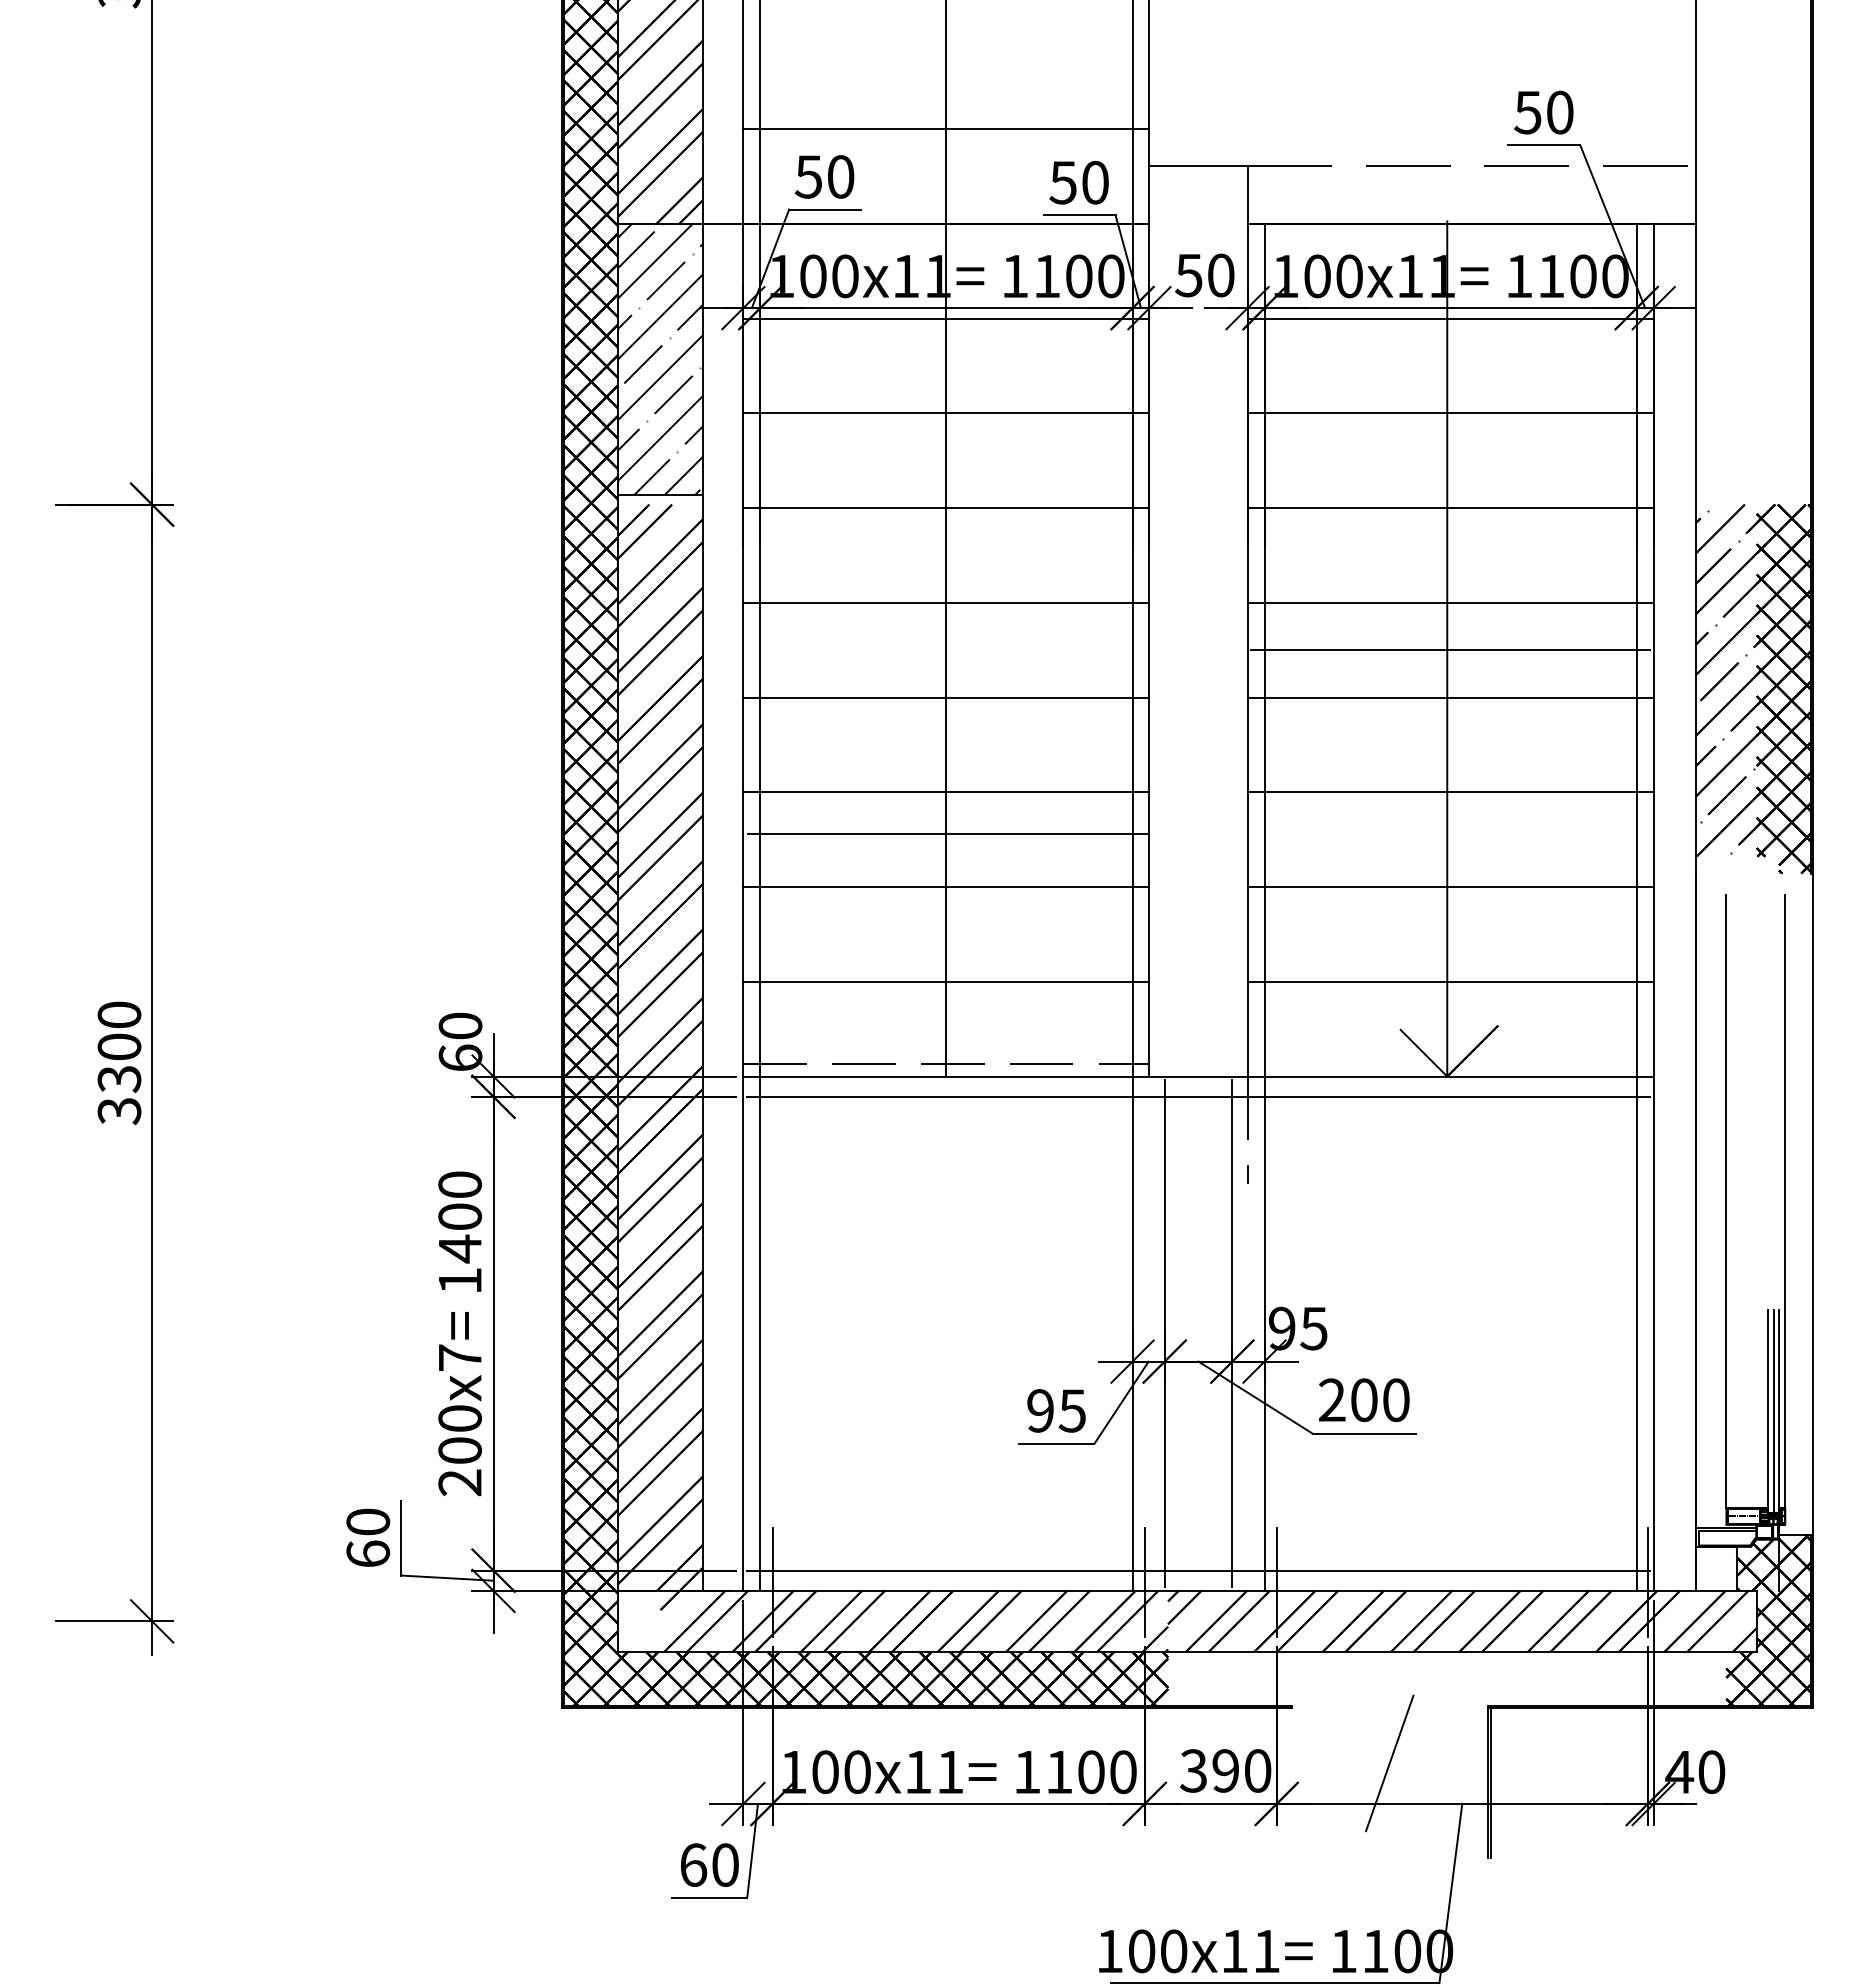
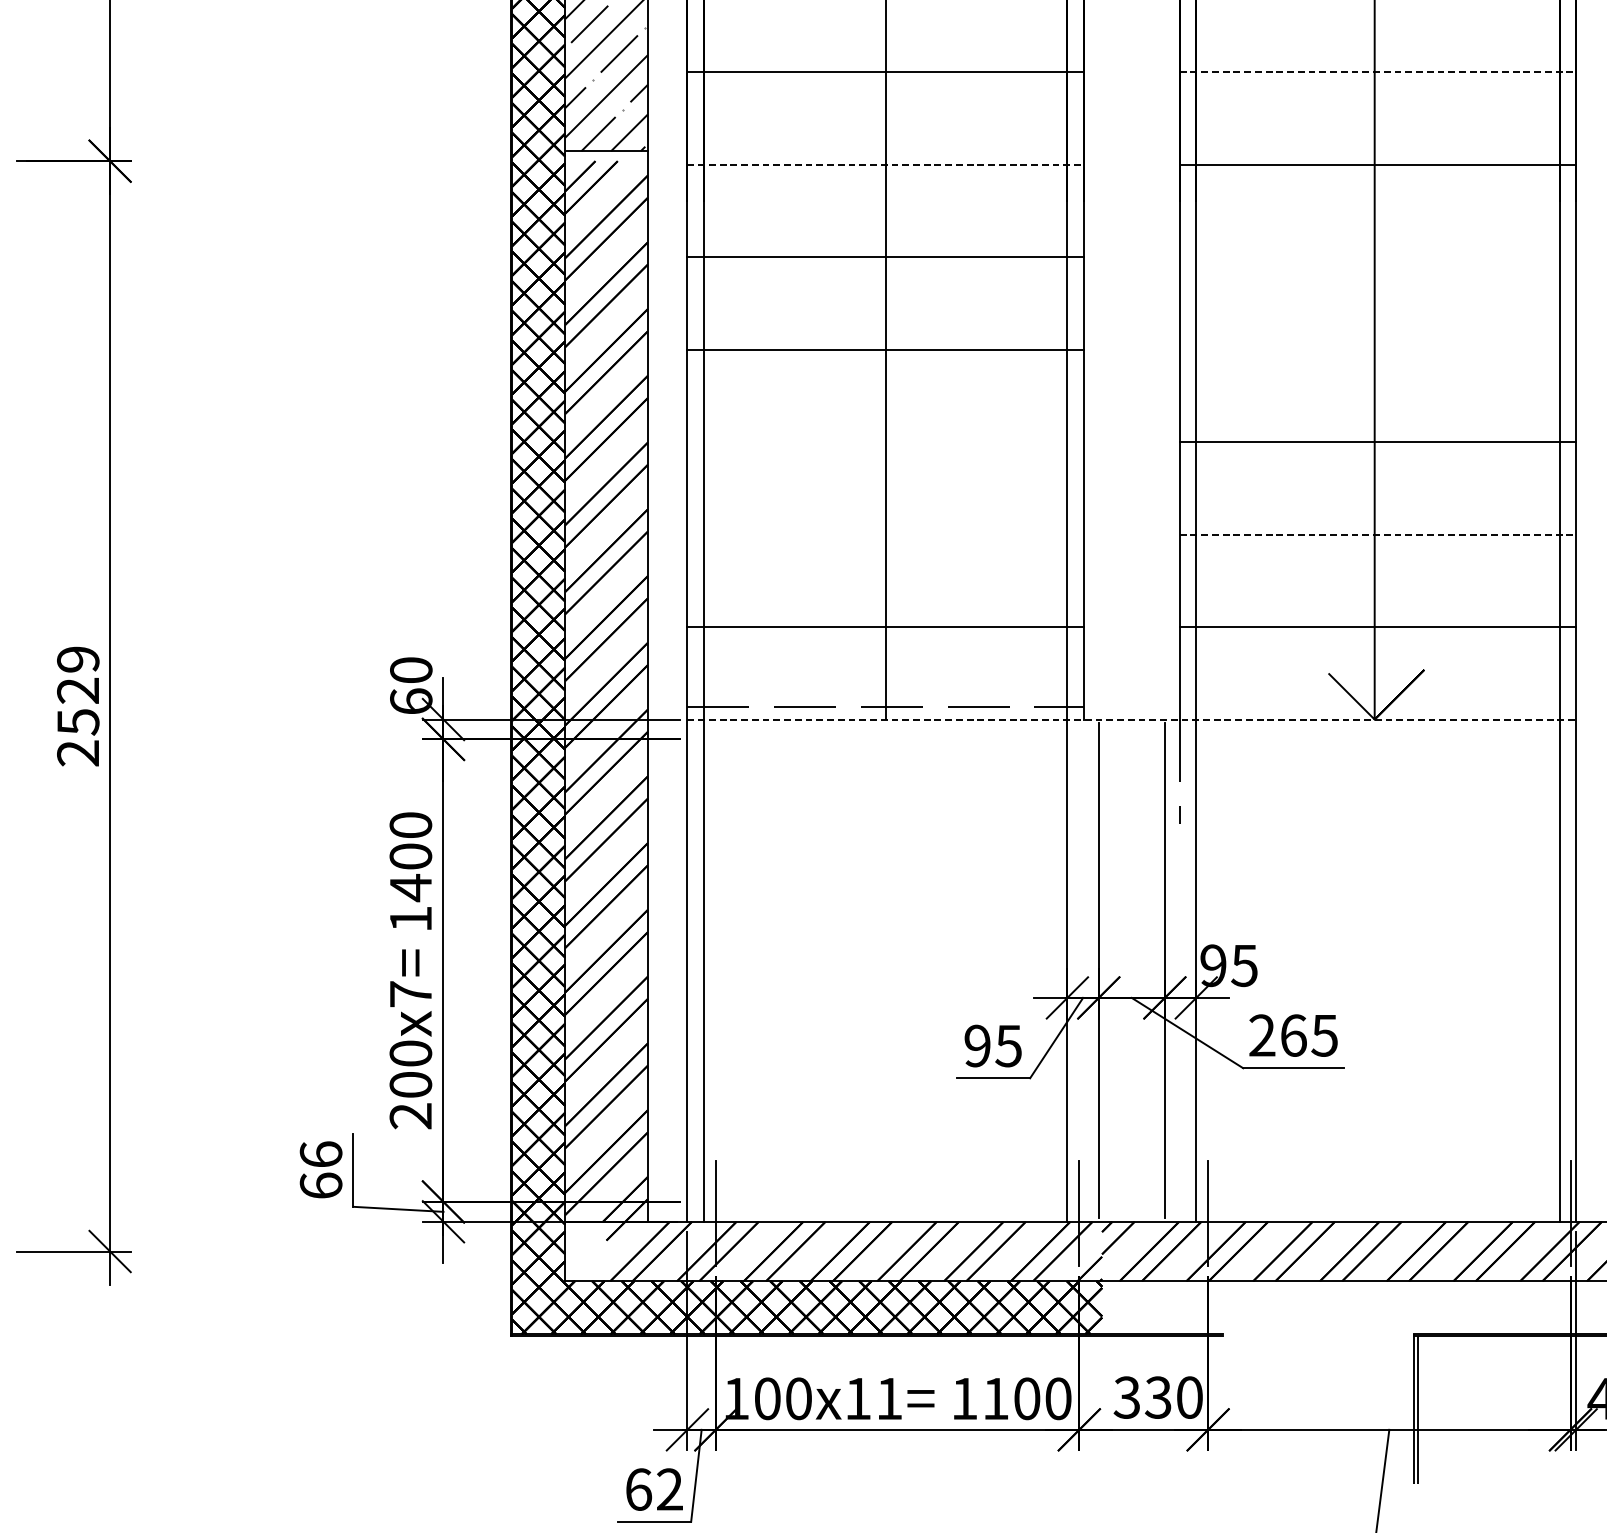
line: (1451, 413) -> (1378, 72), solid -> dashed
line: (946, 508) -> (885, 164), solid -> dashed
line: (1450, 602) -> (1377, 256), removed
line: (1450, 650) -> (1377, 303), removed
line: (1450, 697) -> (1377, 349), removed
line: (946, 792) -> (885, 442), removed
line: (947, 834) -> (886, 483), removed
line: (946, 887) -> (885, 535), removed
line: (1451, 887) -> (1378, 535), solid -> dashed
text: (119, 1063) -> (78, 706), 3300 -> 2529
line: (1199, 1076) -> (1132, 719), solid -> dashed
line: (1198, 1096) -> (1131, 739), removed
text: (1380, 1400) -> (1309, 1035), 200 -> 265
text: (368, 1521) -> (321, 1154), 60 -> 66
line: (1198, 1570) -> (1131, 1201), removed
line: (1389, 1763) -> (1318, 1390), removed
text: (1225, 1770) -> (1158, 1397), 390 -> 330
text: (725, 1864) -> (669, 1488), 60 -> 62

